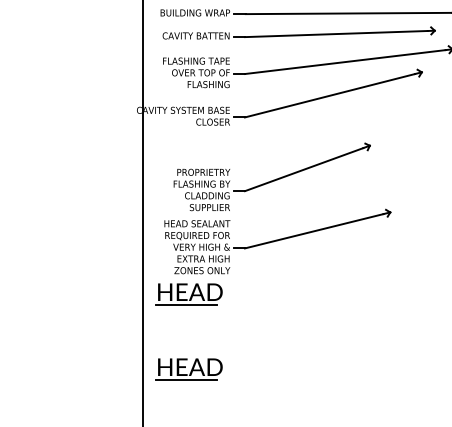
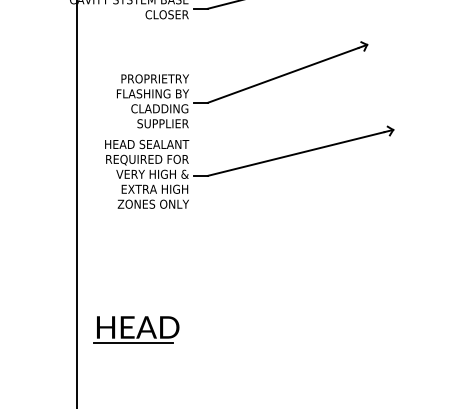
part: (188, 294) -> (135, 234), removed

